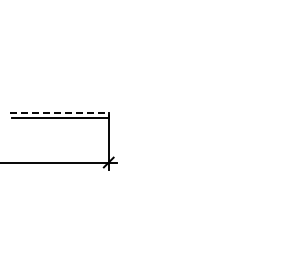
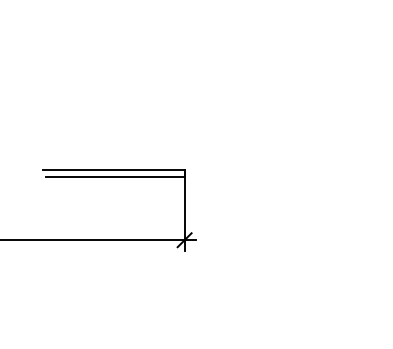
line: (59, 113) -> (113, 169), dashed -> solid

